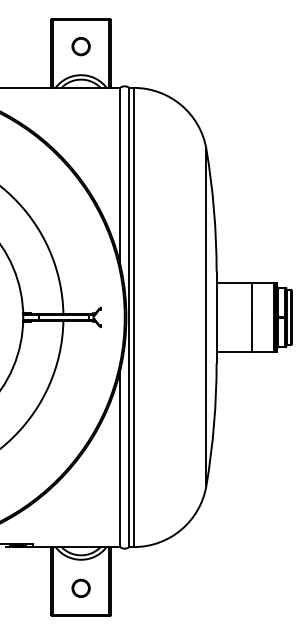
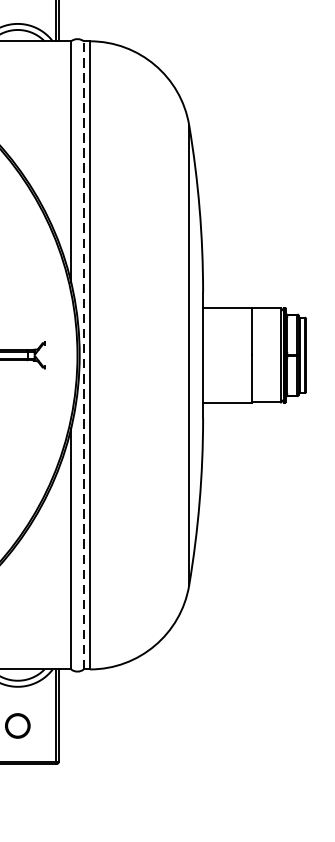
line: (129, 317) -> (83, 355), solid -> dashed

